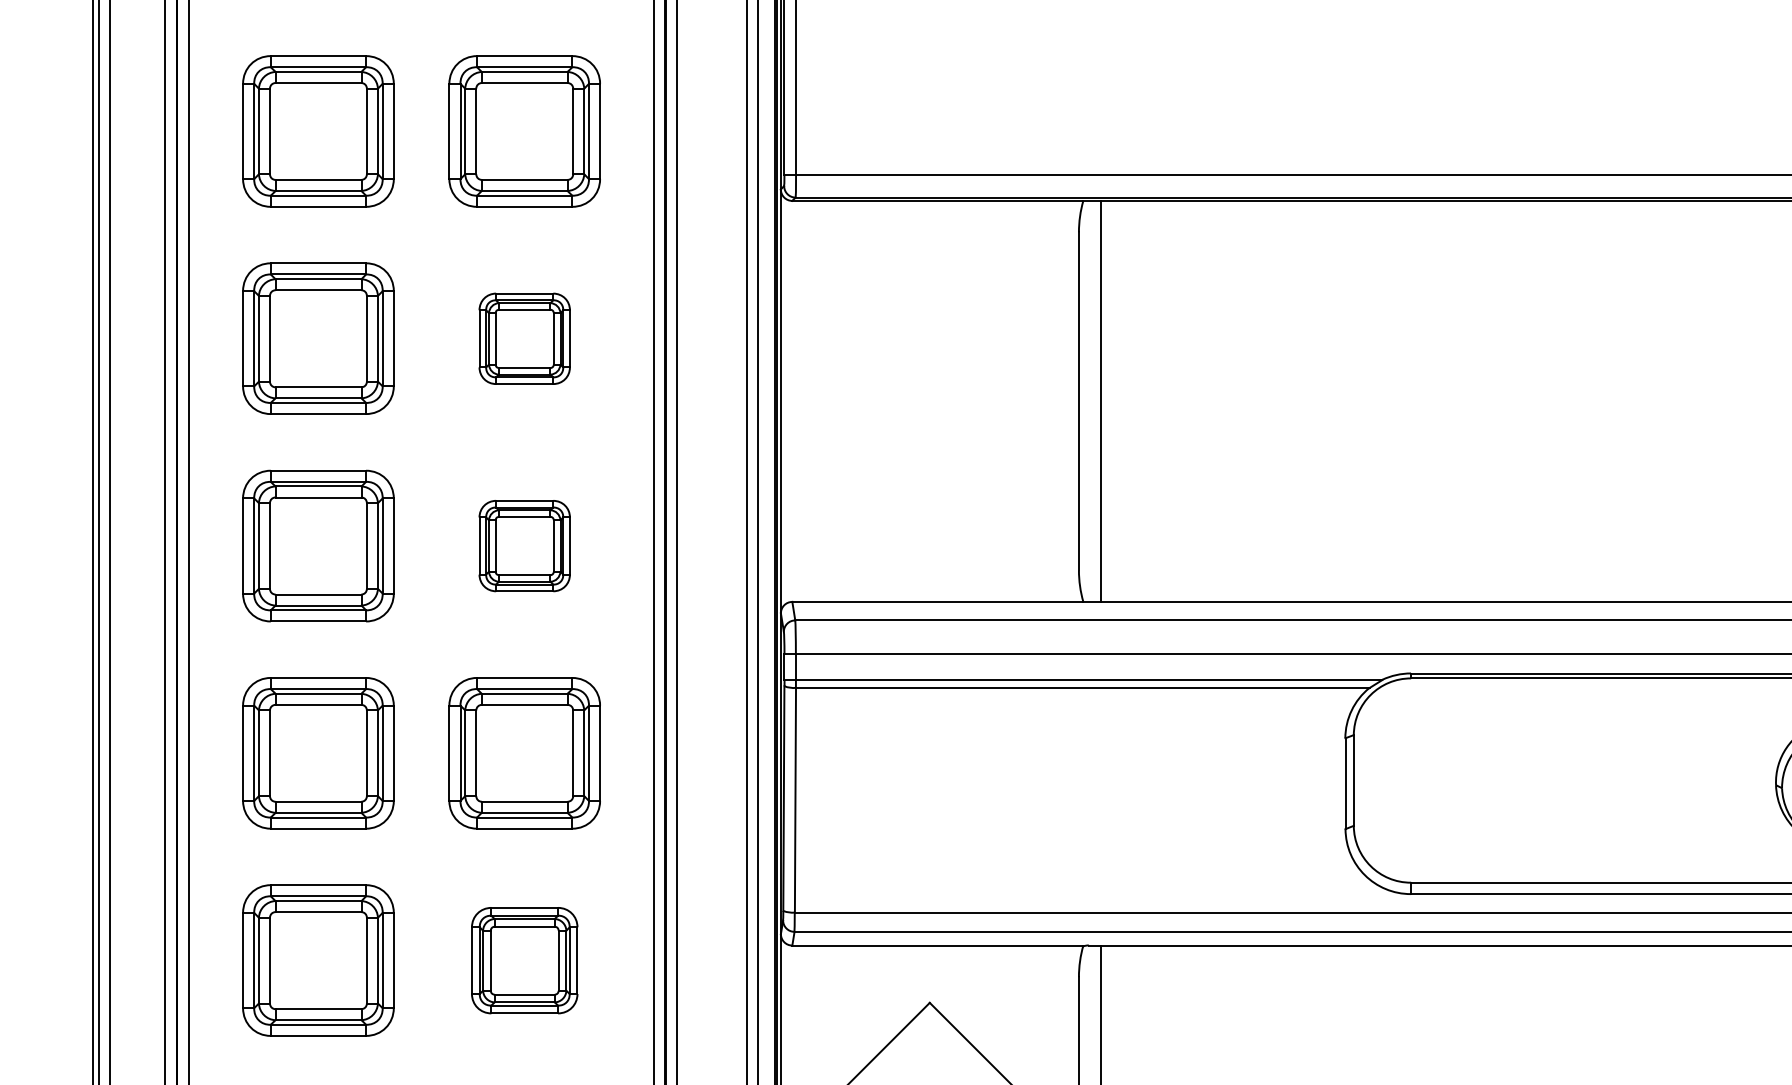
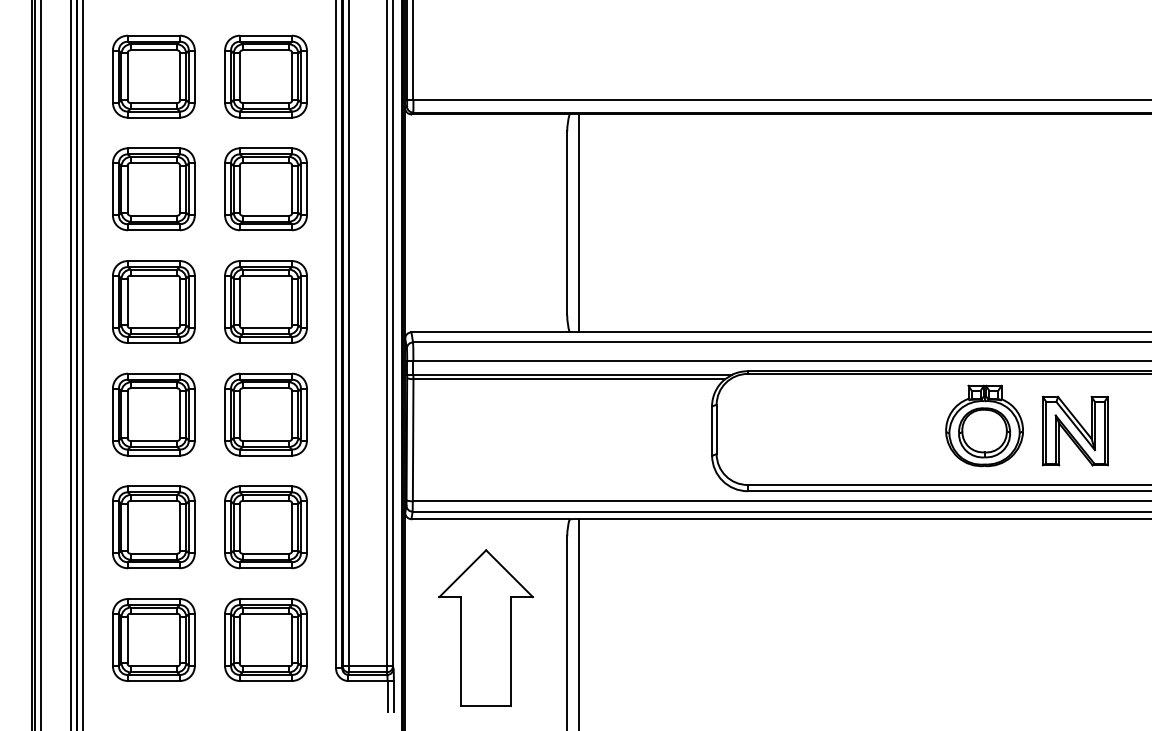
part: (523, 339) -> (265, 189), size x1.67
part: (523, 545) -> (265, 301), size x1.67
part: (523, 960) -> (265, 527), size x1.43

